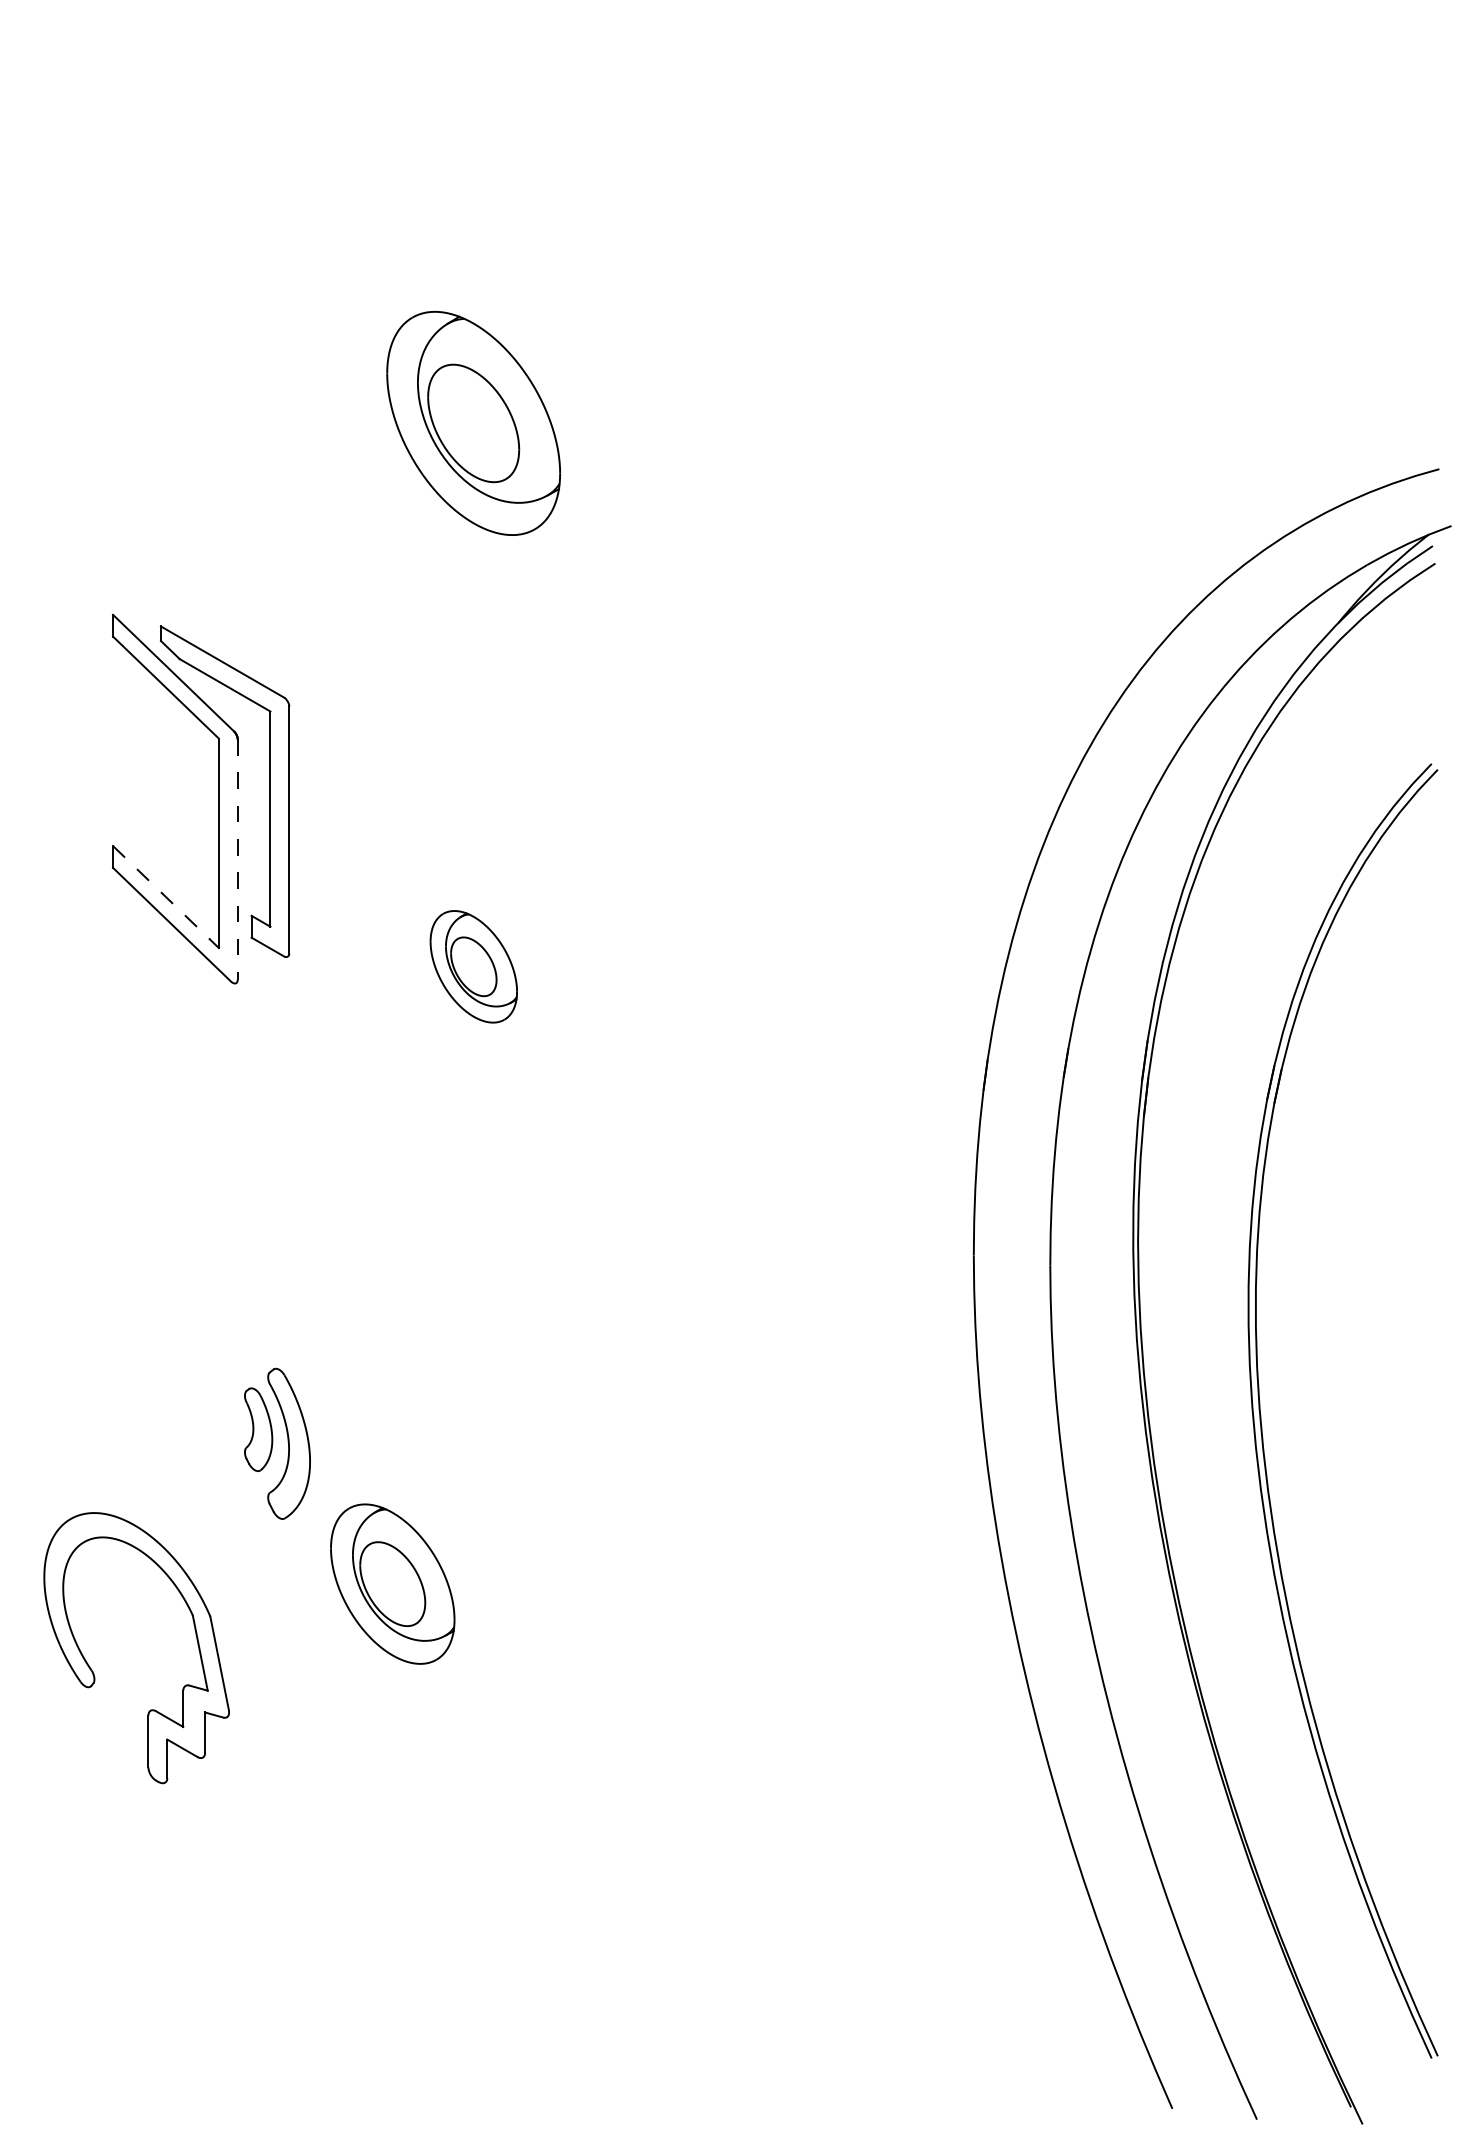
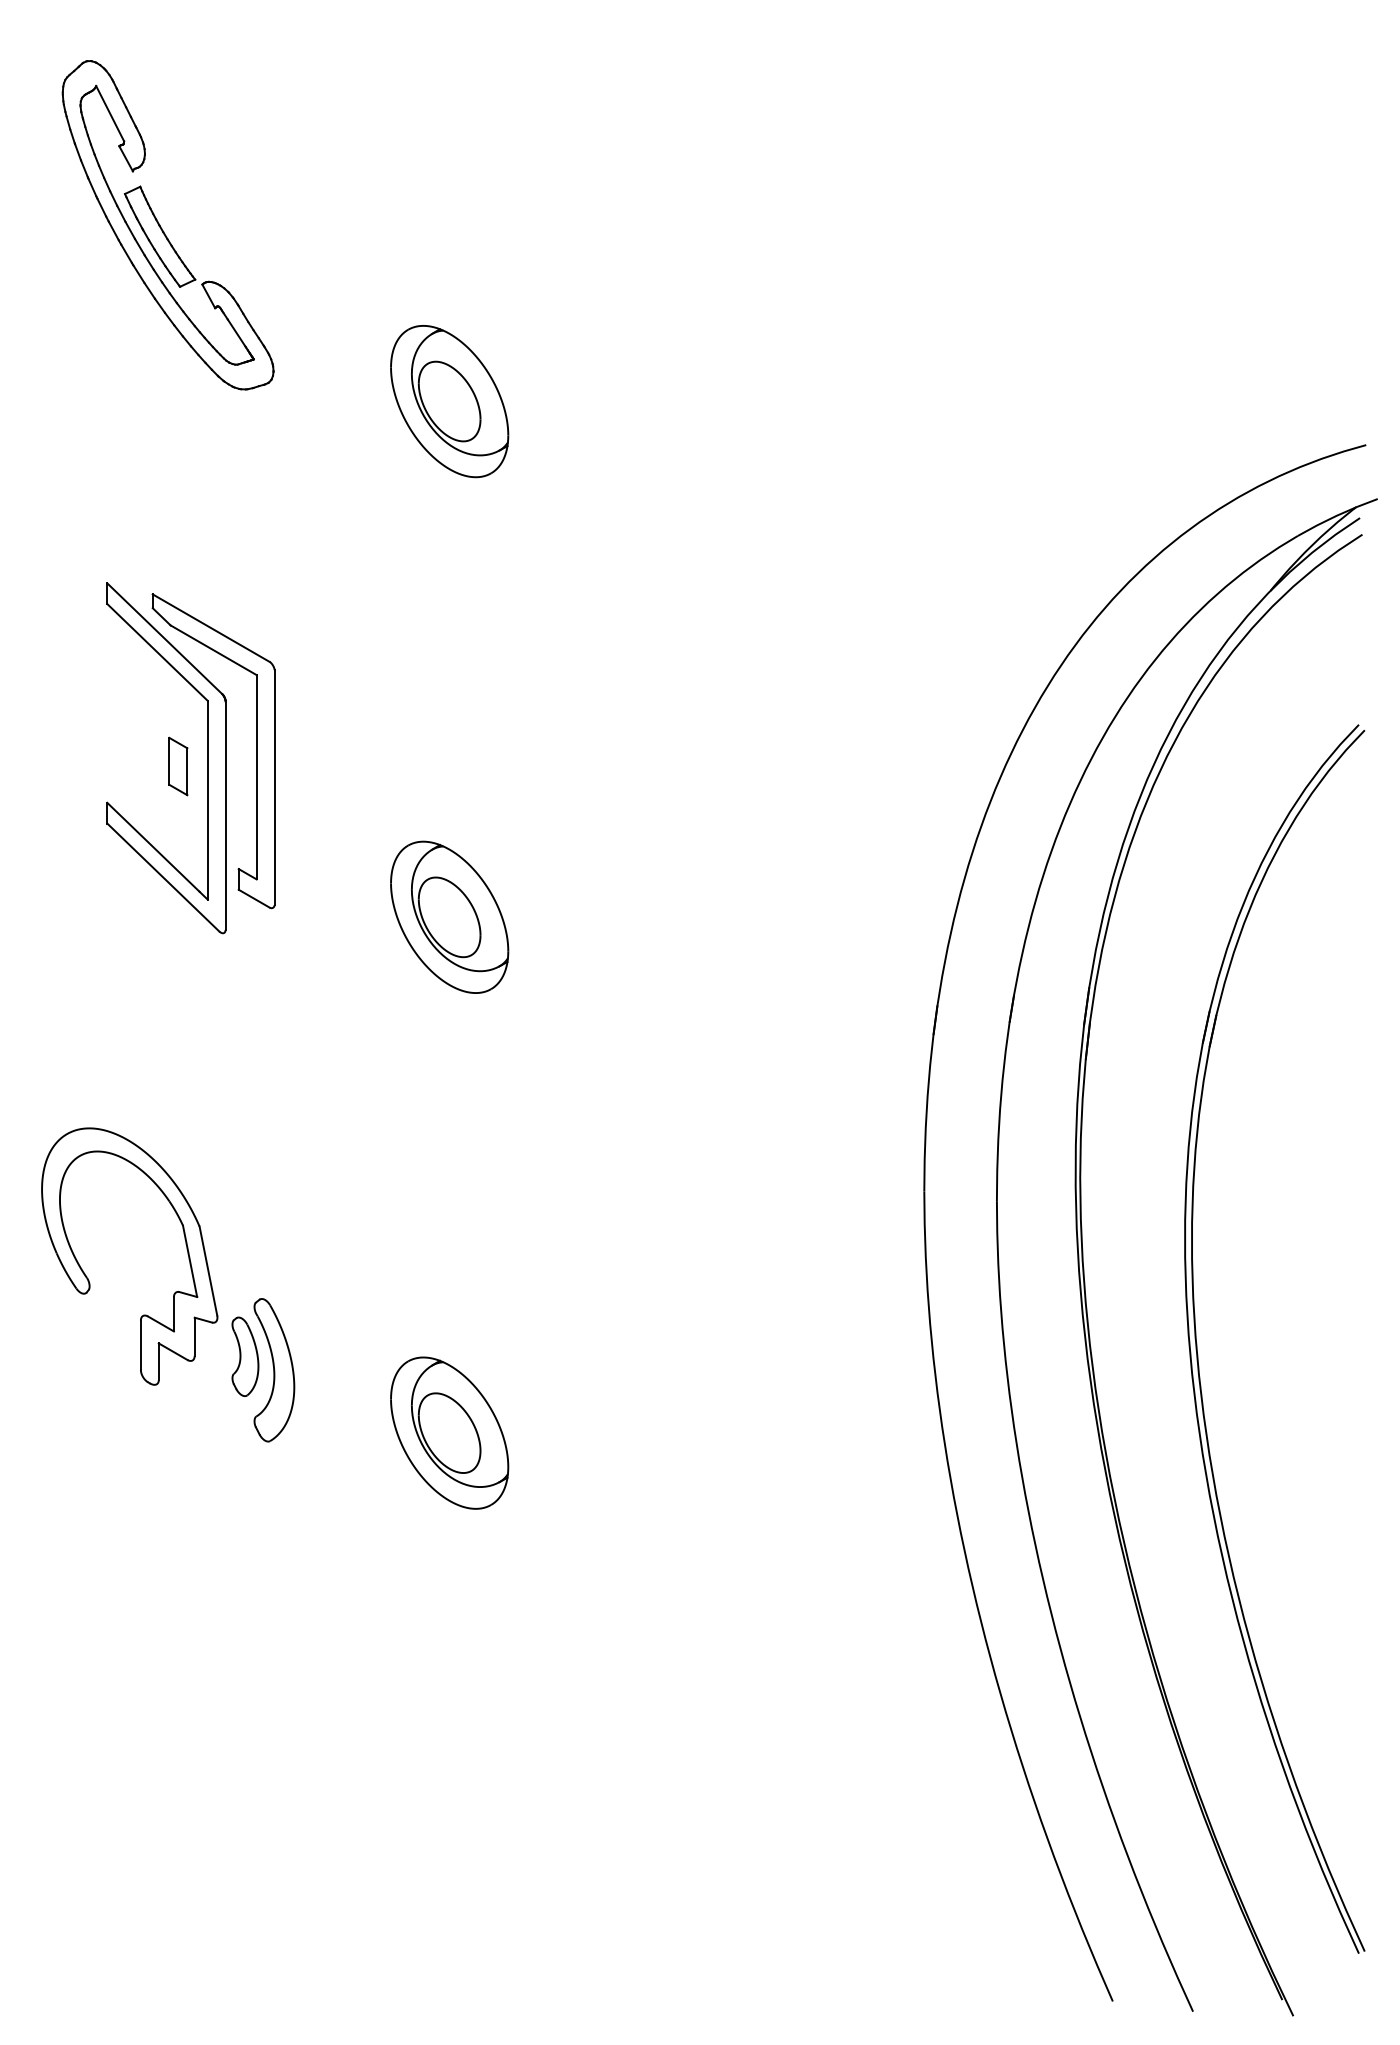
part: (171, 241) -> (162, 228), added
part: (473, 422) -> (449, 400), size x0.71
part: (187, 807) -> (177, 766), added
line: (237, 860) -> (225, 816), dashed -> solid
line: (162, 893) -> (154, 847), dashed -> solid
part: (473, 966) -> (449, 917), size x1.43
part: (392, 1583) -> (449, 1432), moved
part: (92, 1669) -> (87, 1276), moved

